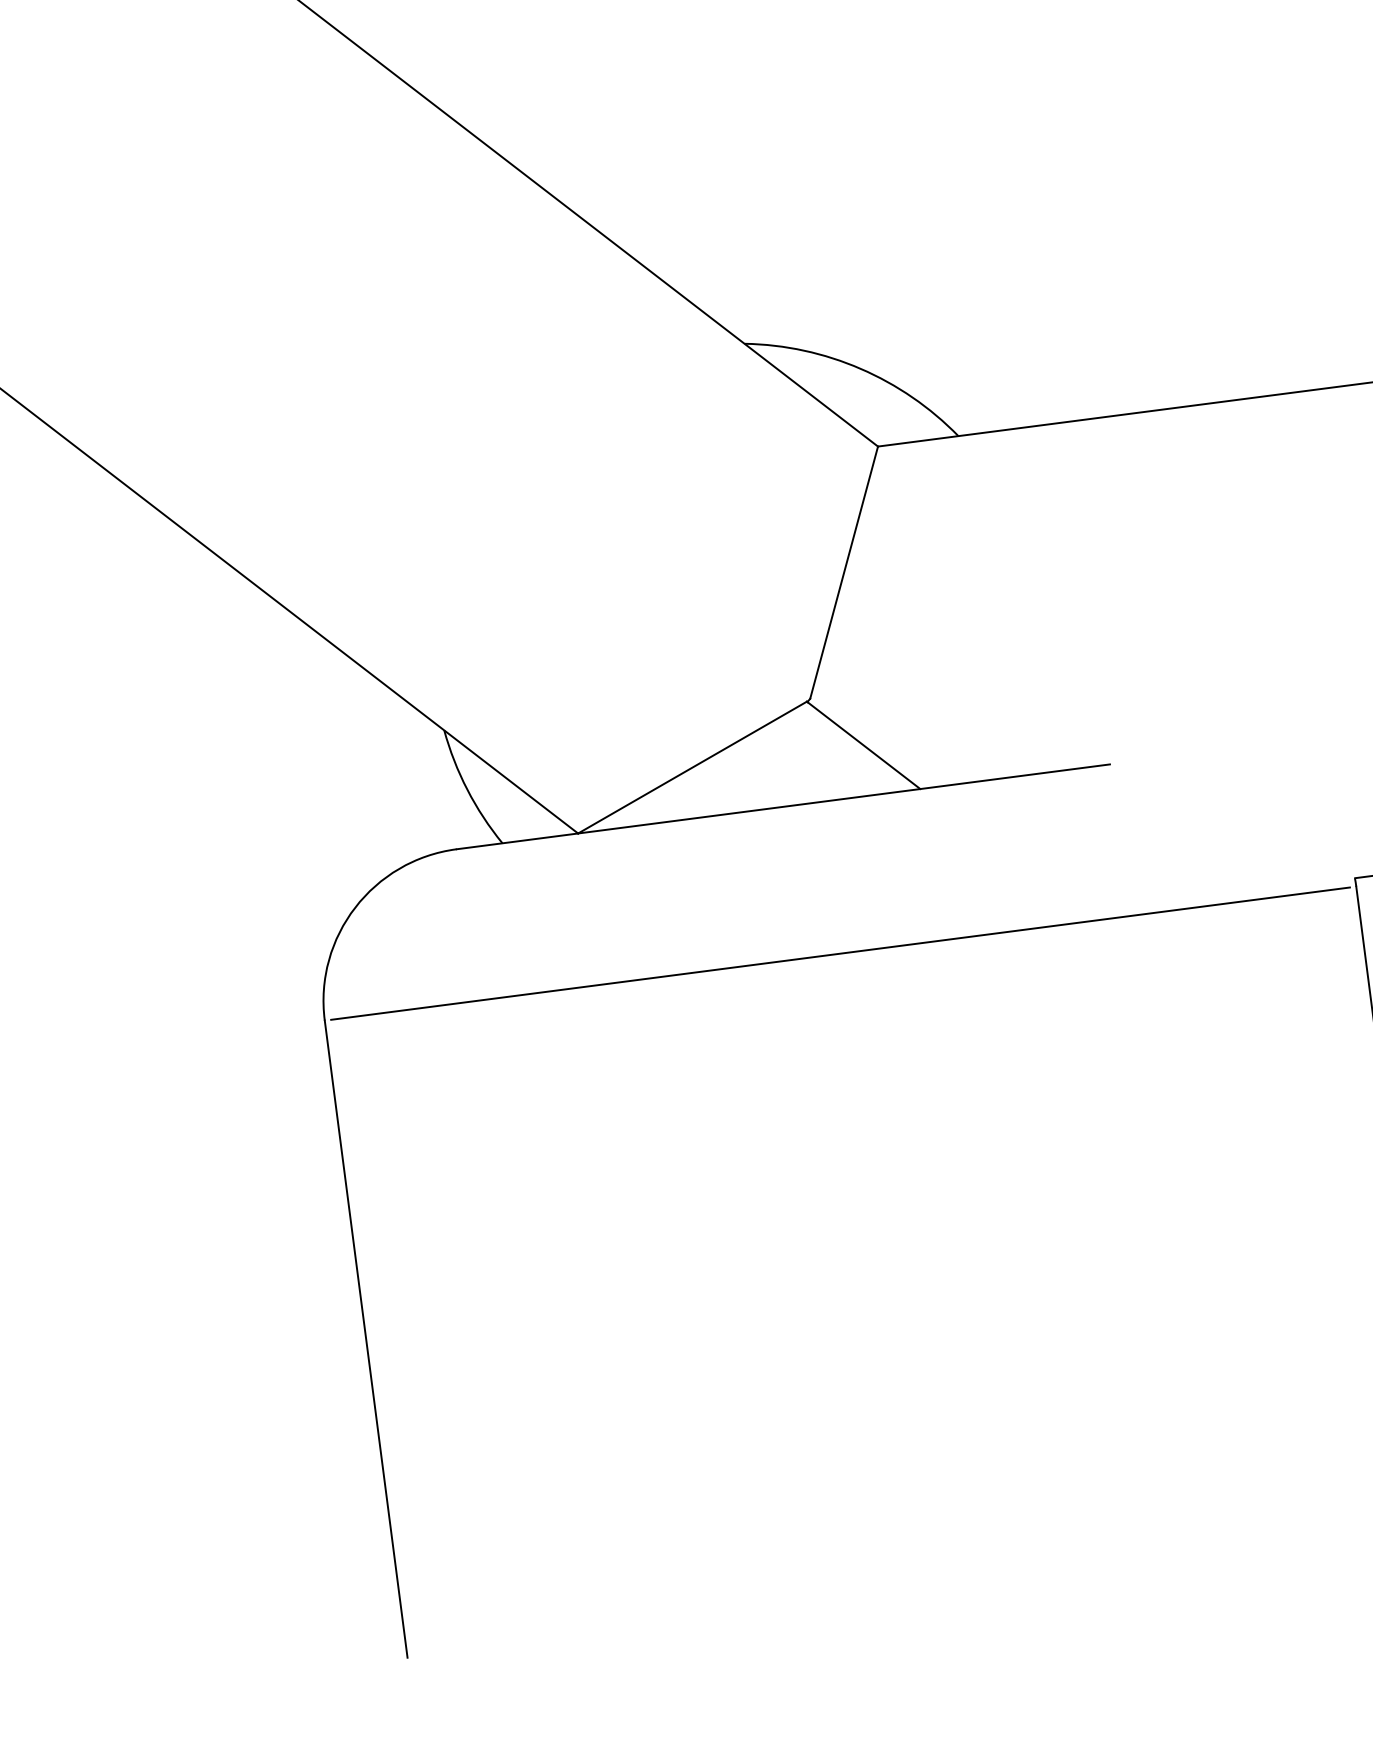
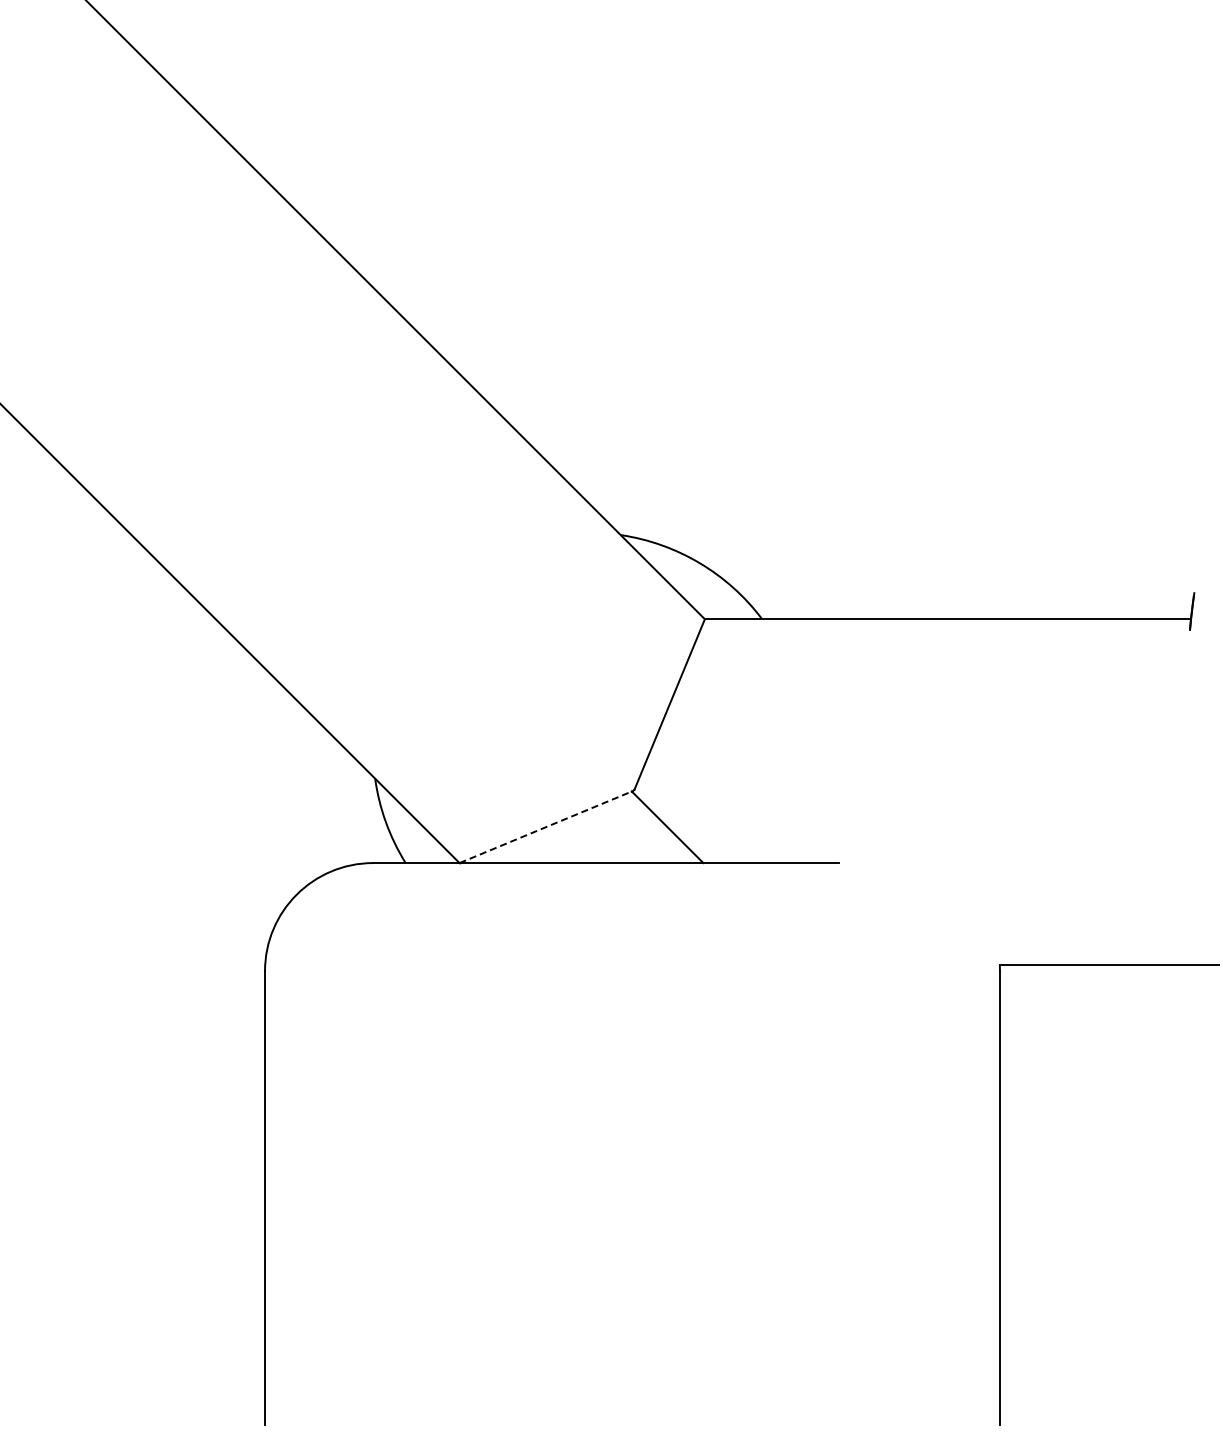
line: (693, 767) -> (546, 827), solid -> dashed
line: (840, 954) -> (632, 971), removed

